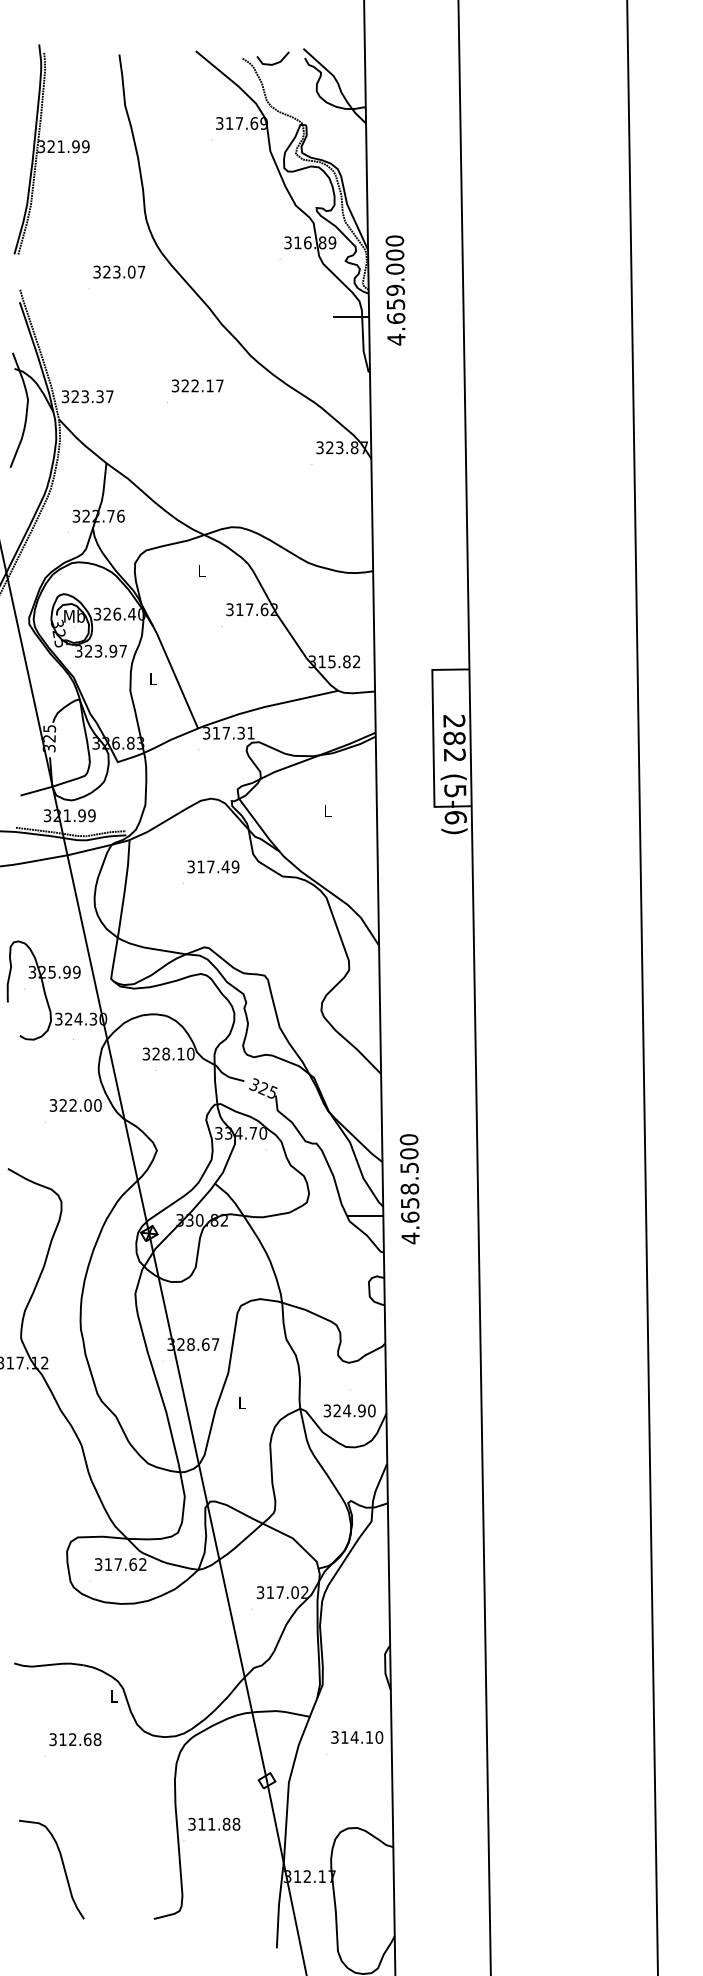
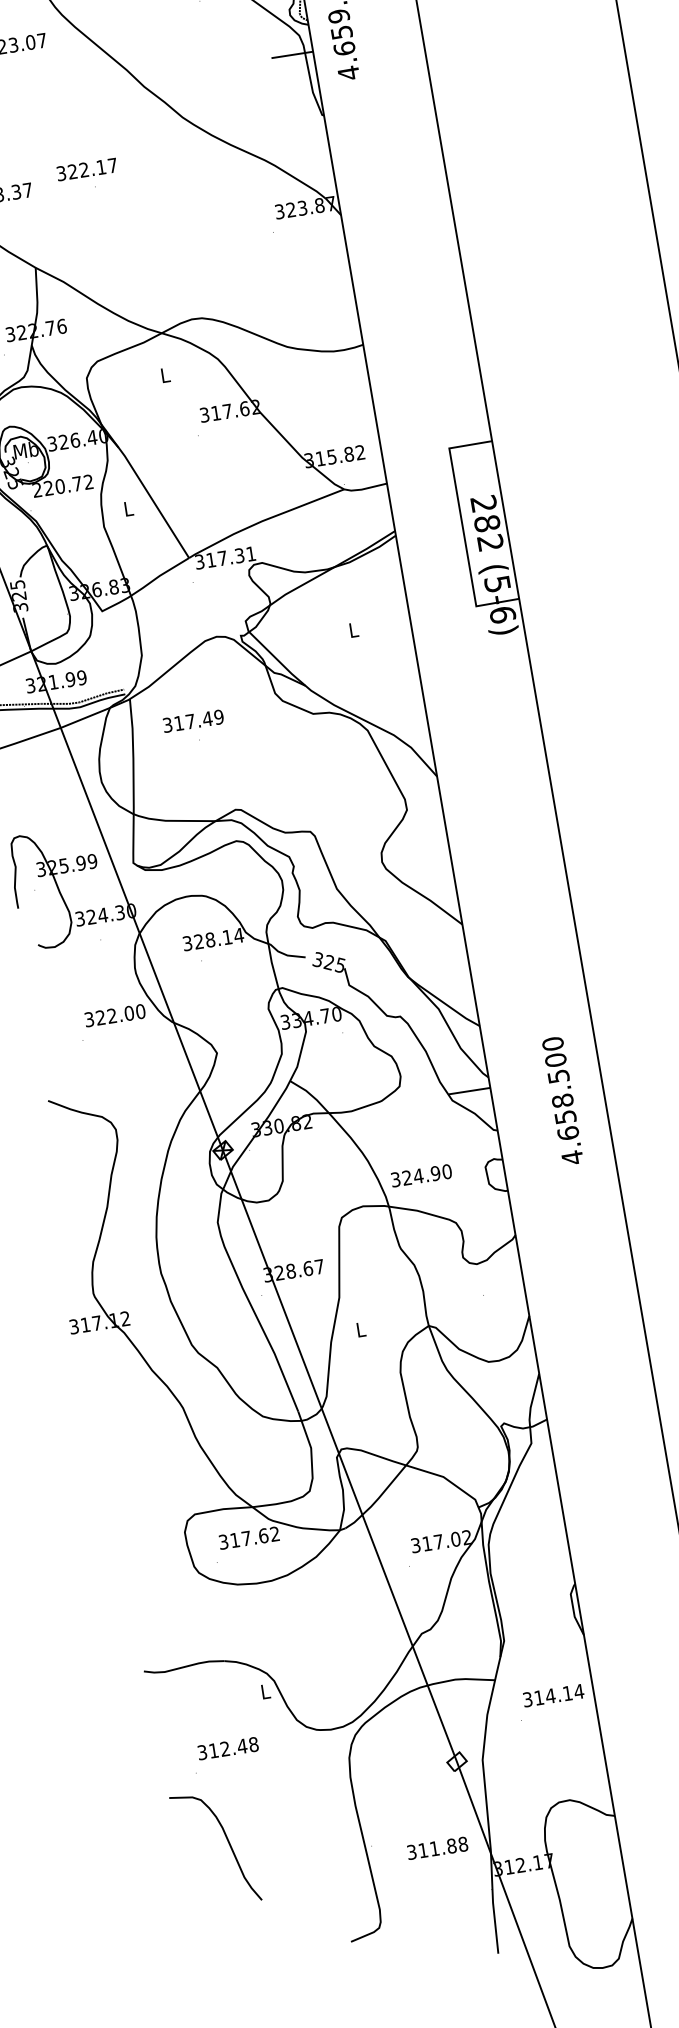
text: (197, 385) -> (86, 169), moved
text: (100, 650) -> (62, 485), 323.97 -> 220.72
text: (213, 866) -> (193, 720), moved
text: (190, 1053) -> (238, 934), 328.10 -> 328.14
text: (409, 1189) -> (562, 1101), moved
text: (349, 1410) -> (421, 1175), moved
text: (379, 1737) -> (579, 1691), 314.10 -> 314.14
text: (87, 1739) -> (242, 1746), 312.68 -> 312.48
text: (214, 1823) -> (437, 1847), moved
curve: (62, 1865) -> (227, 1842), moved

